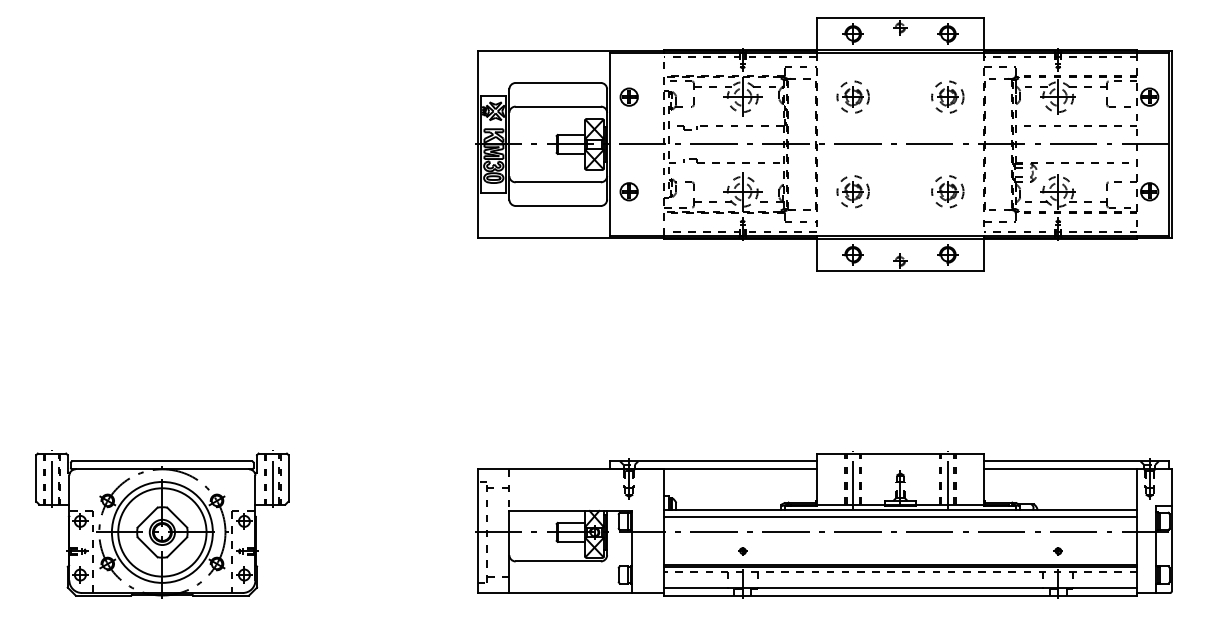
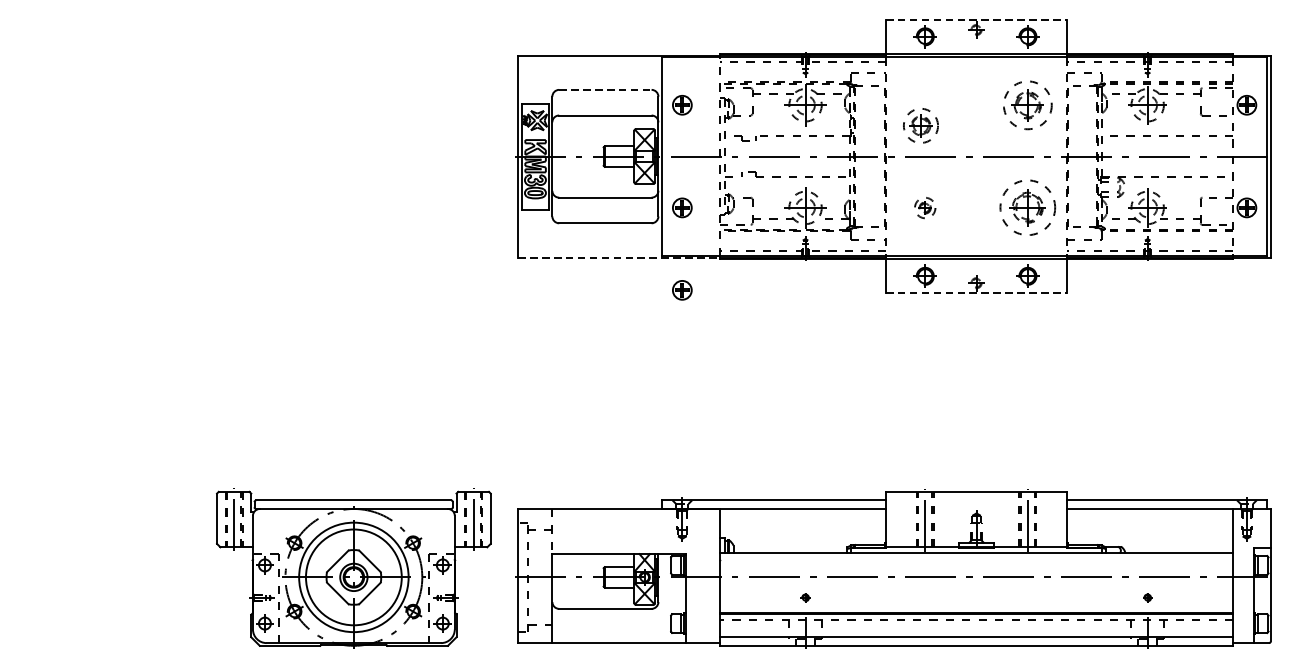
line: (900, 18) -> (976, 19), solid -> dashed
line: (558, 82) -> (605, 89), solid -> dashed
part: (852, 96) -> (920, 125), moved
part: (947, 96) -> (1027, 104), size x1.4
part: (852, 191) -> (924, 207), size x0.6
part: (947, 191) -> (1027, 207), size x1.6
line: (571, 237) -> (619, 257), solid -> dashed
part: (628, 267) -> (681, 290), added
line: (900, 270) -> (976, 293), solid -> dashed
line: (900, 516) -> (976, 560), removed
part: (162, 524) -> (353, 568), moved

